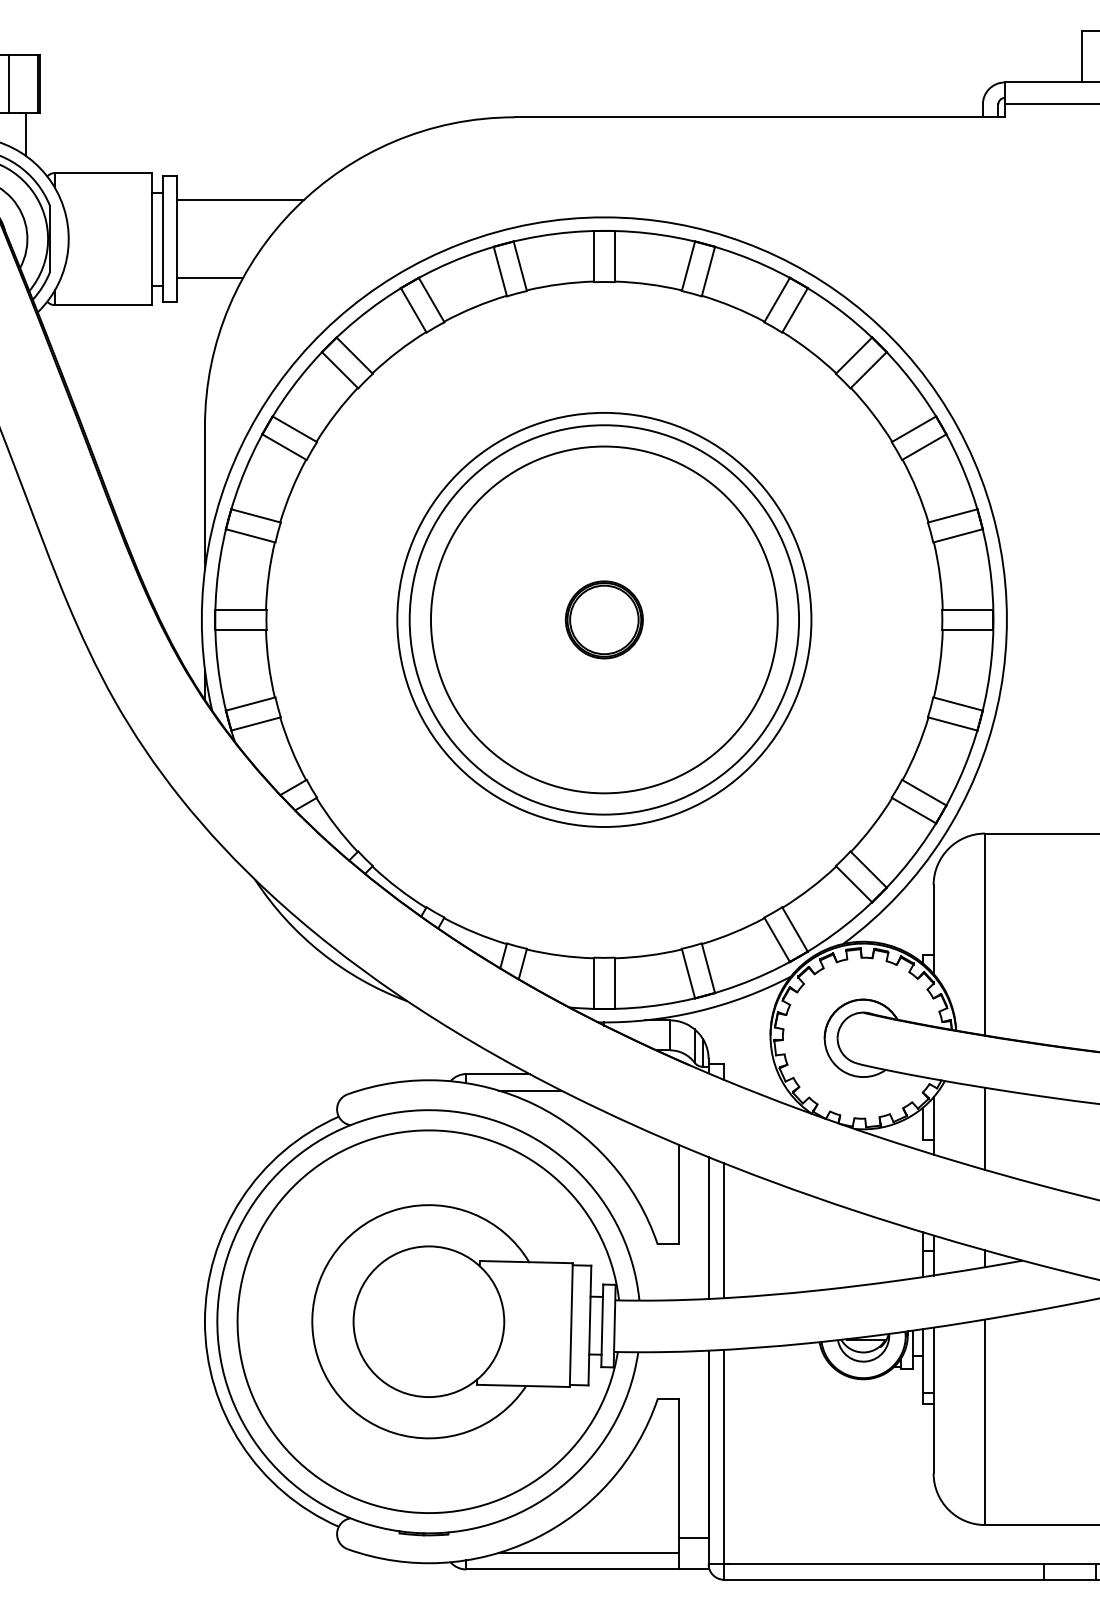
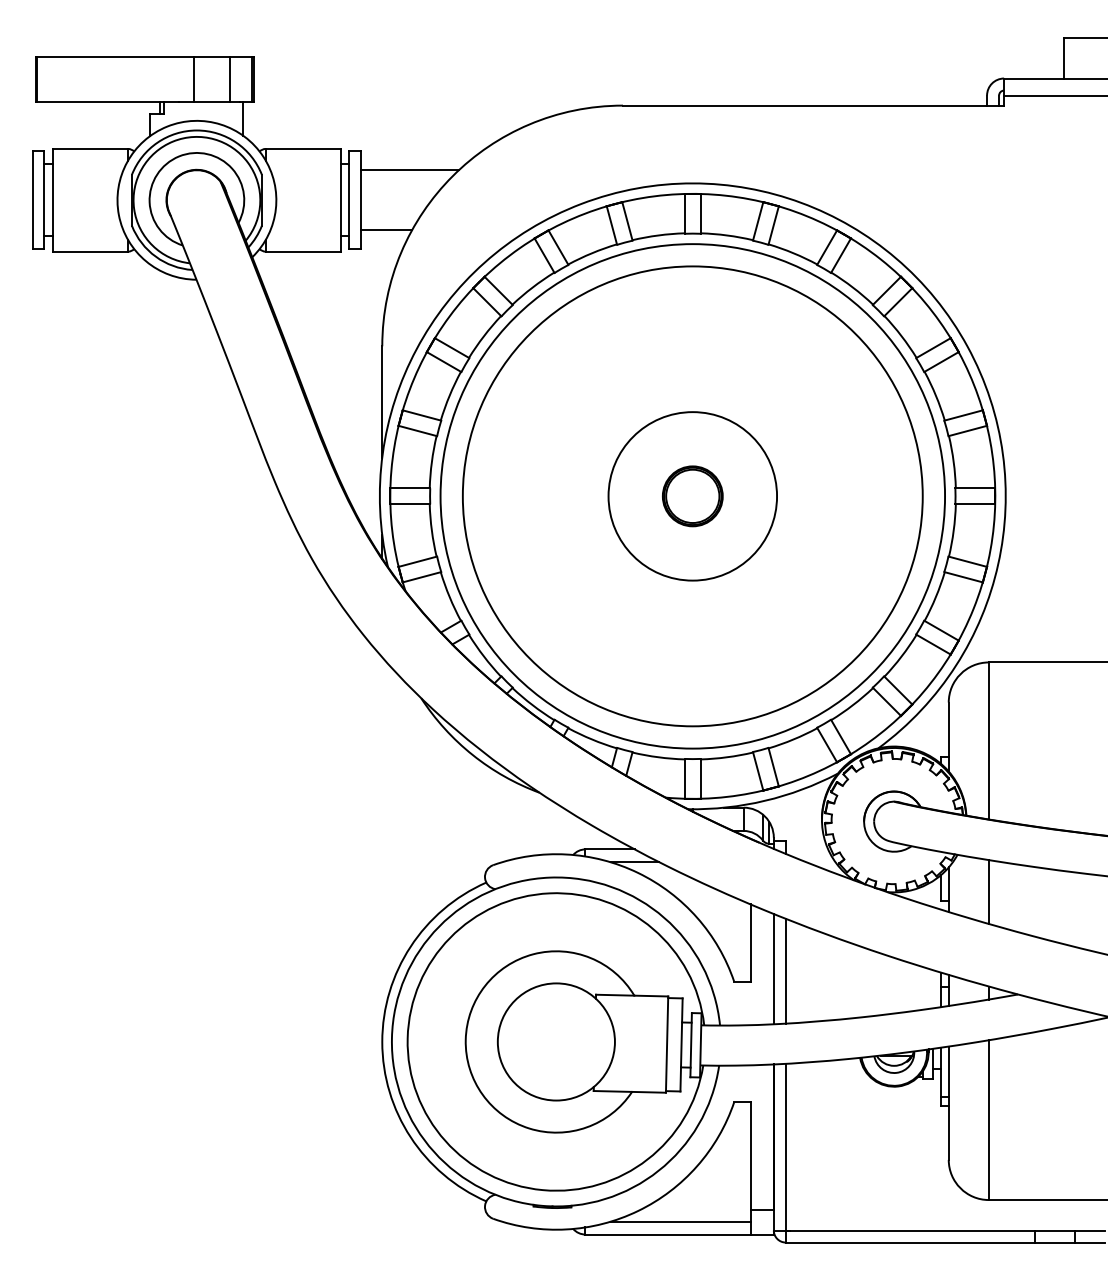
circle: (603, 620) -> (692, 496), size x0.62
circle: (603, 620) -> (692, 496), size x1.43
circle: (603, 620) -> (692, 496), size x1.67

